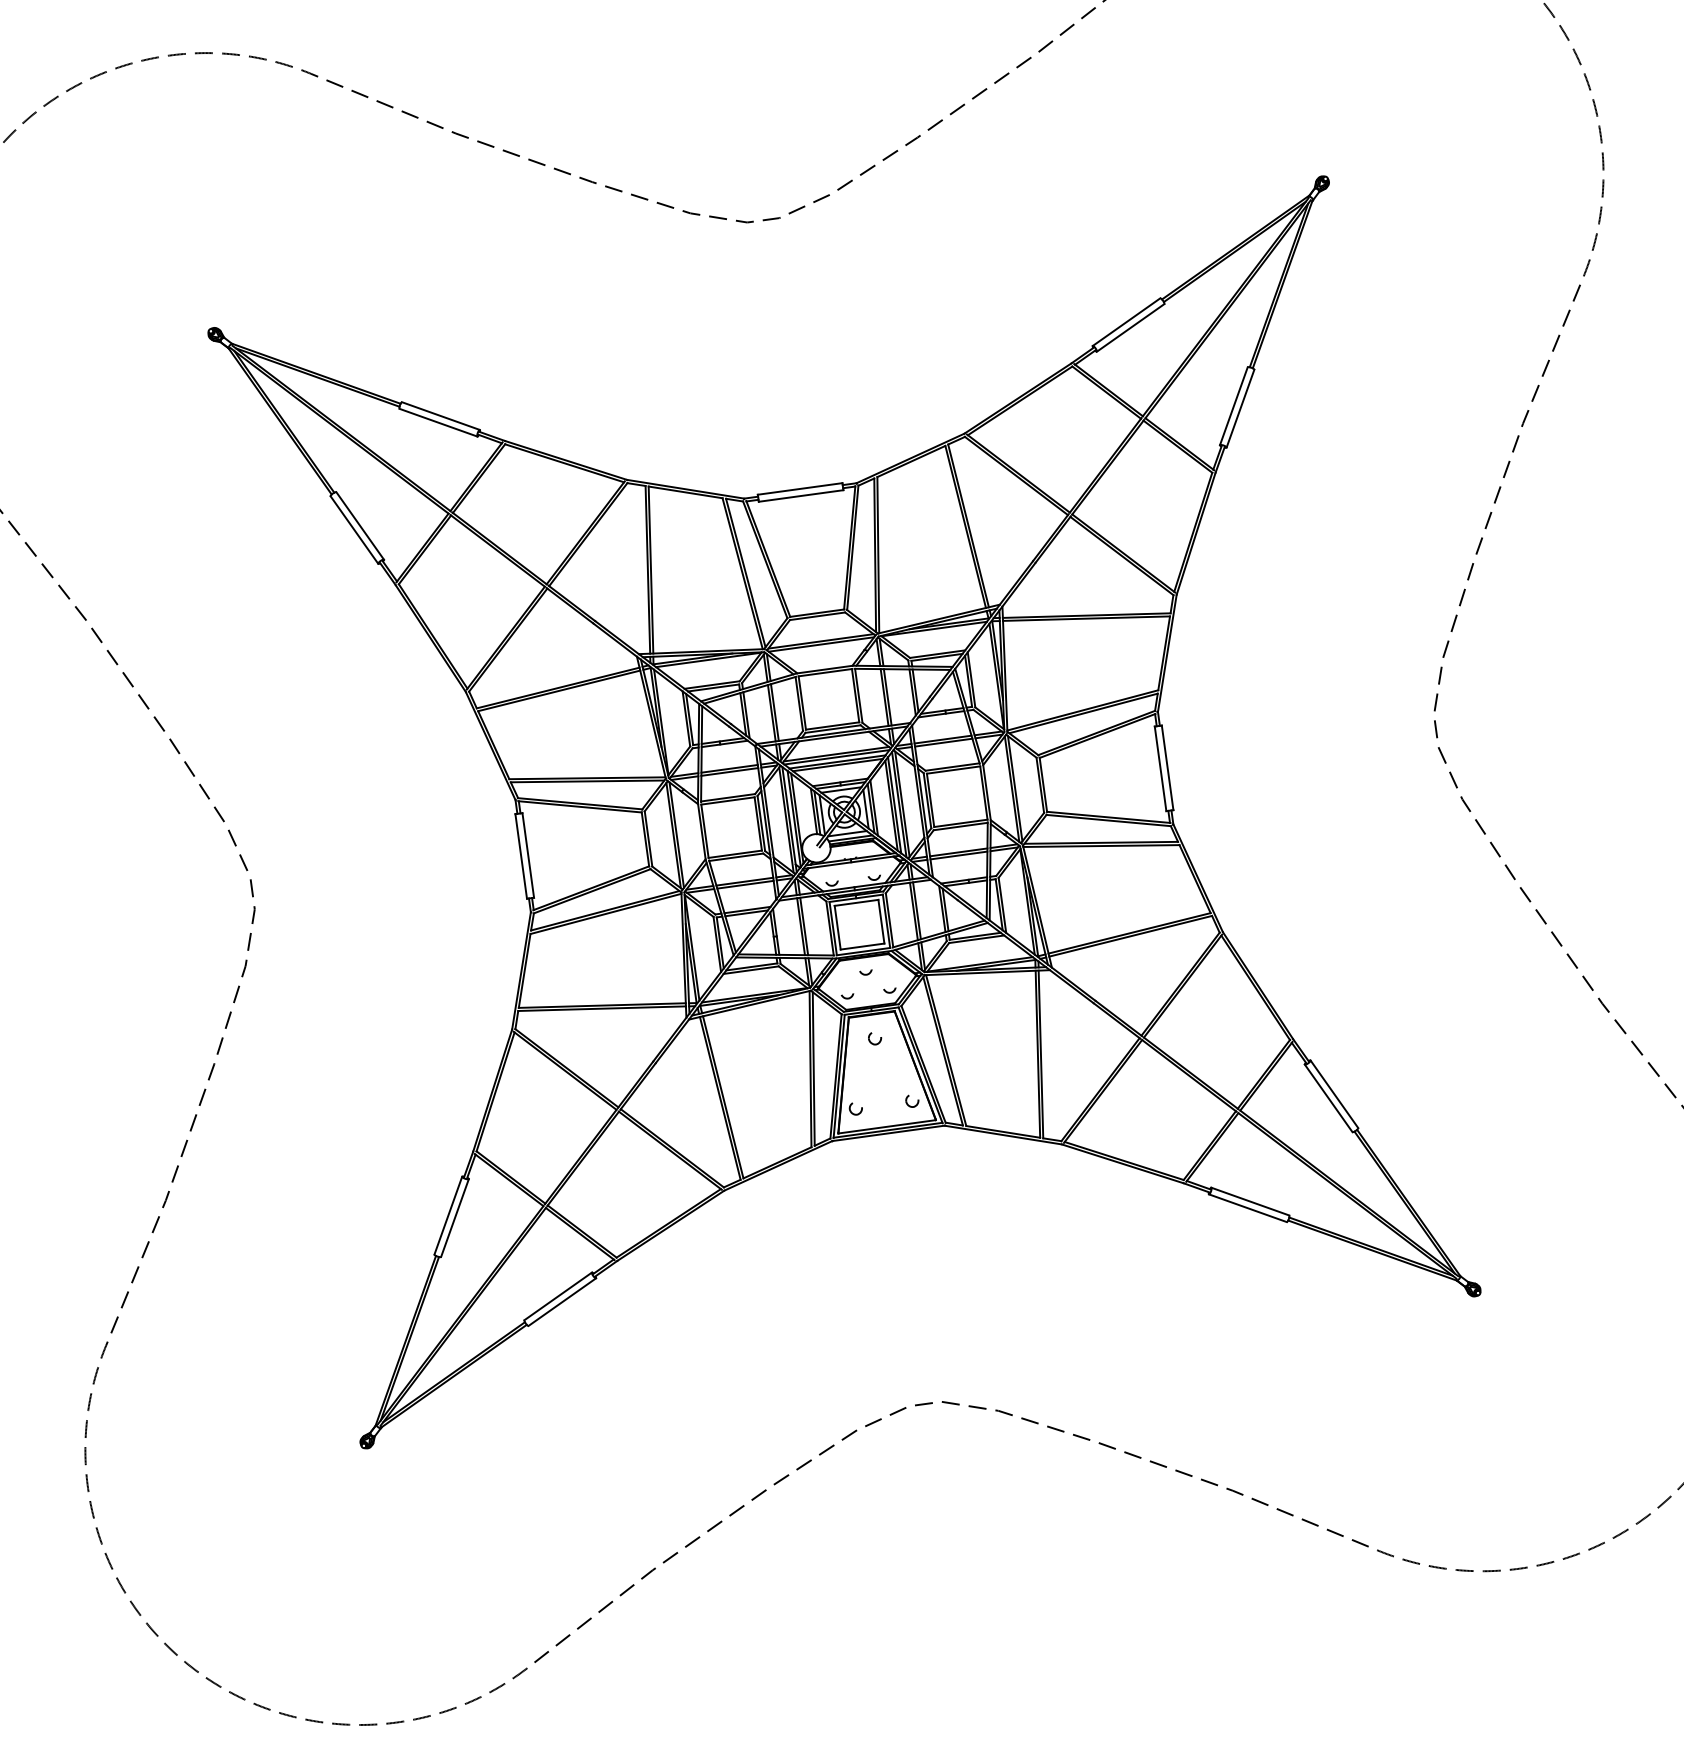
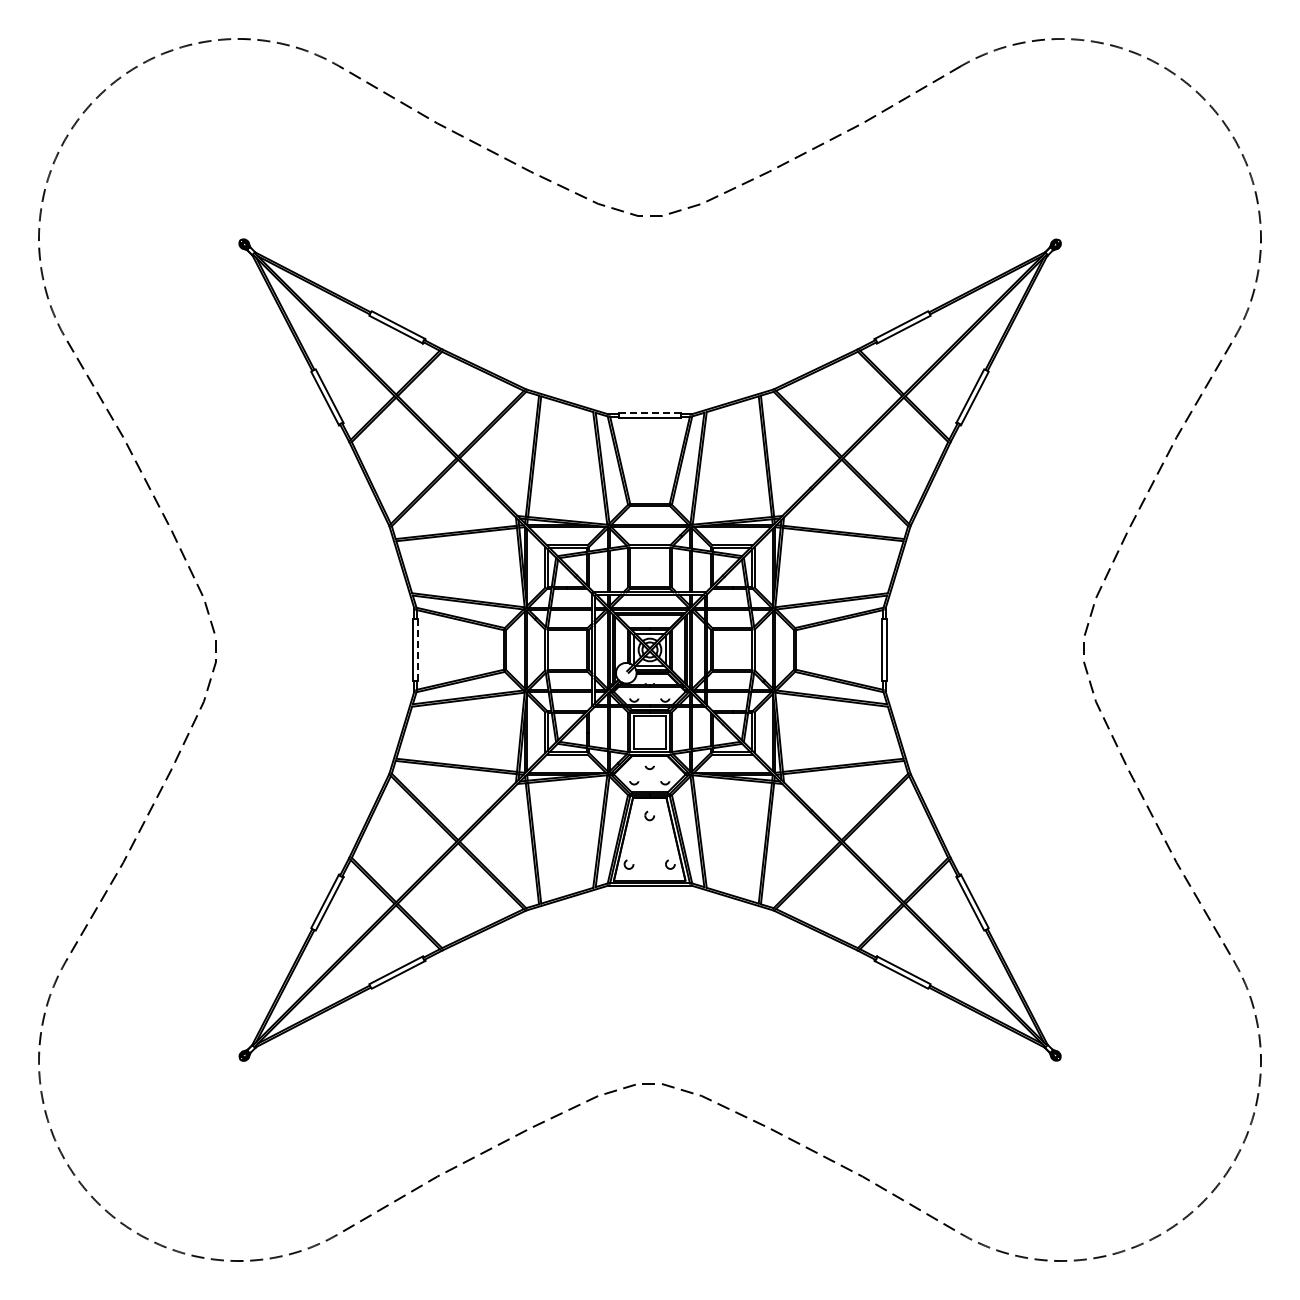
line: (800, 489) -> (650, 413), solid -> dashed
line: (528, 854) -> (418, 649), solid -> dashed

